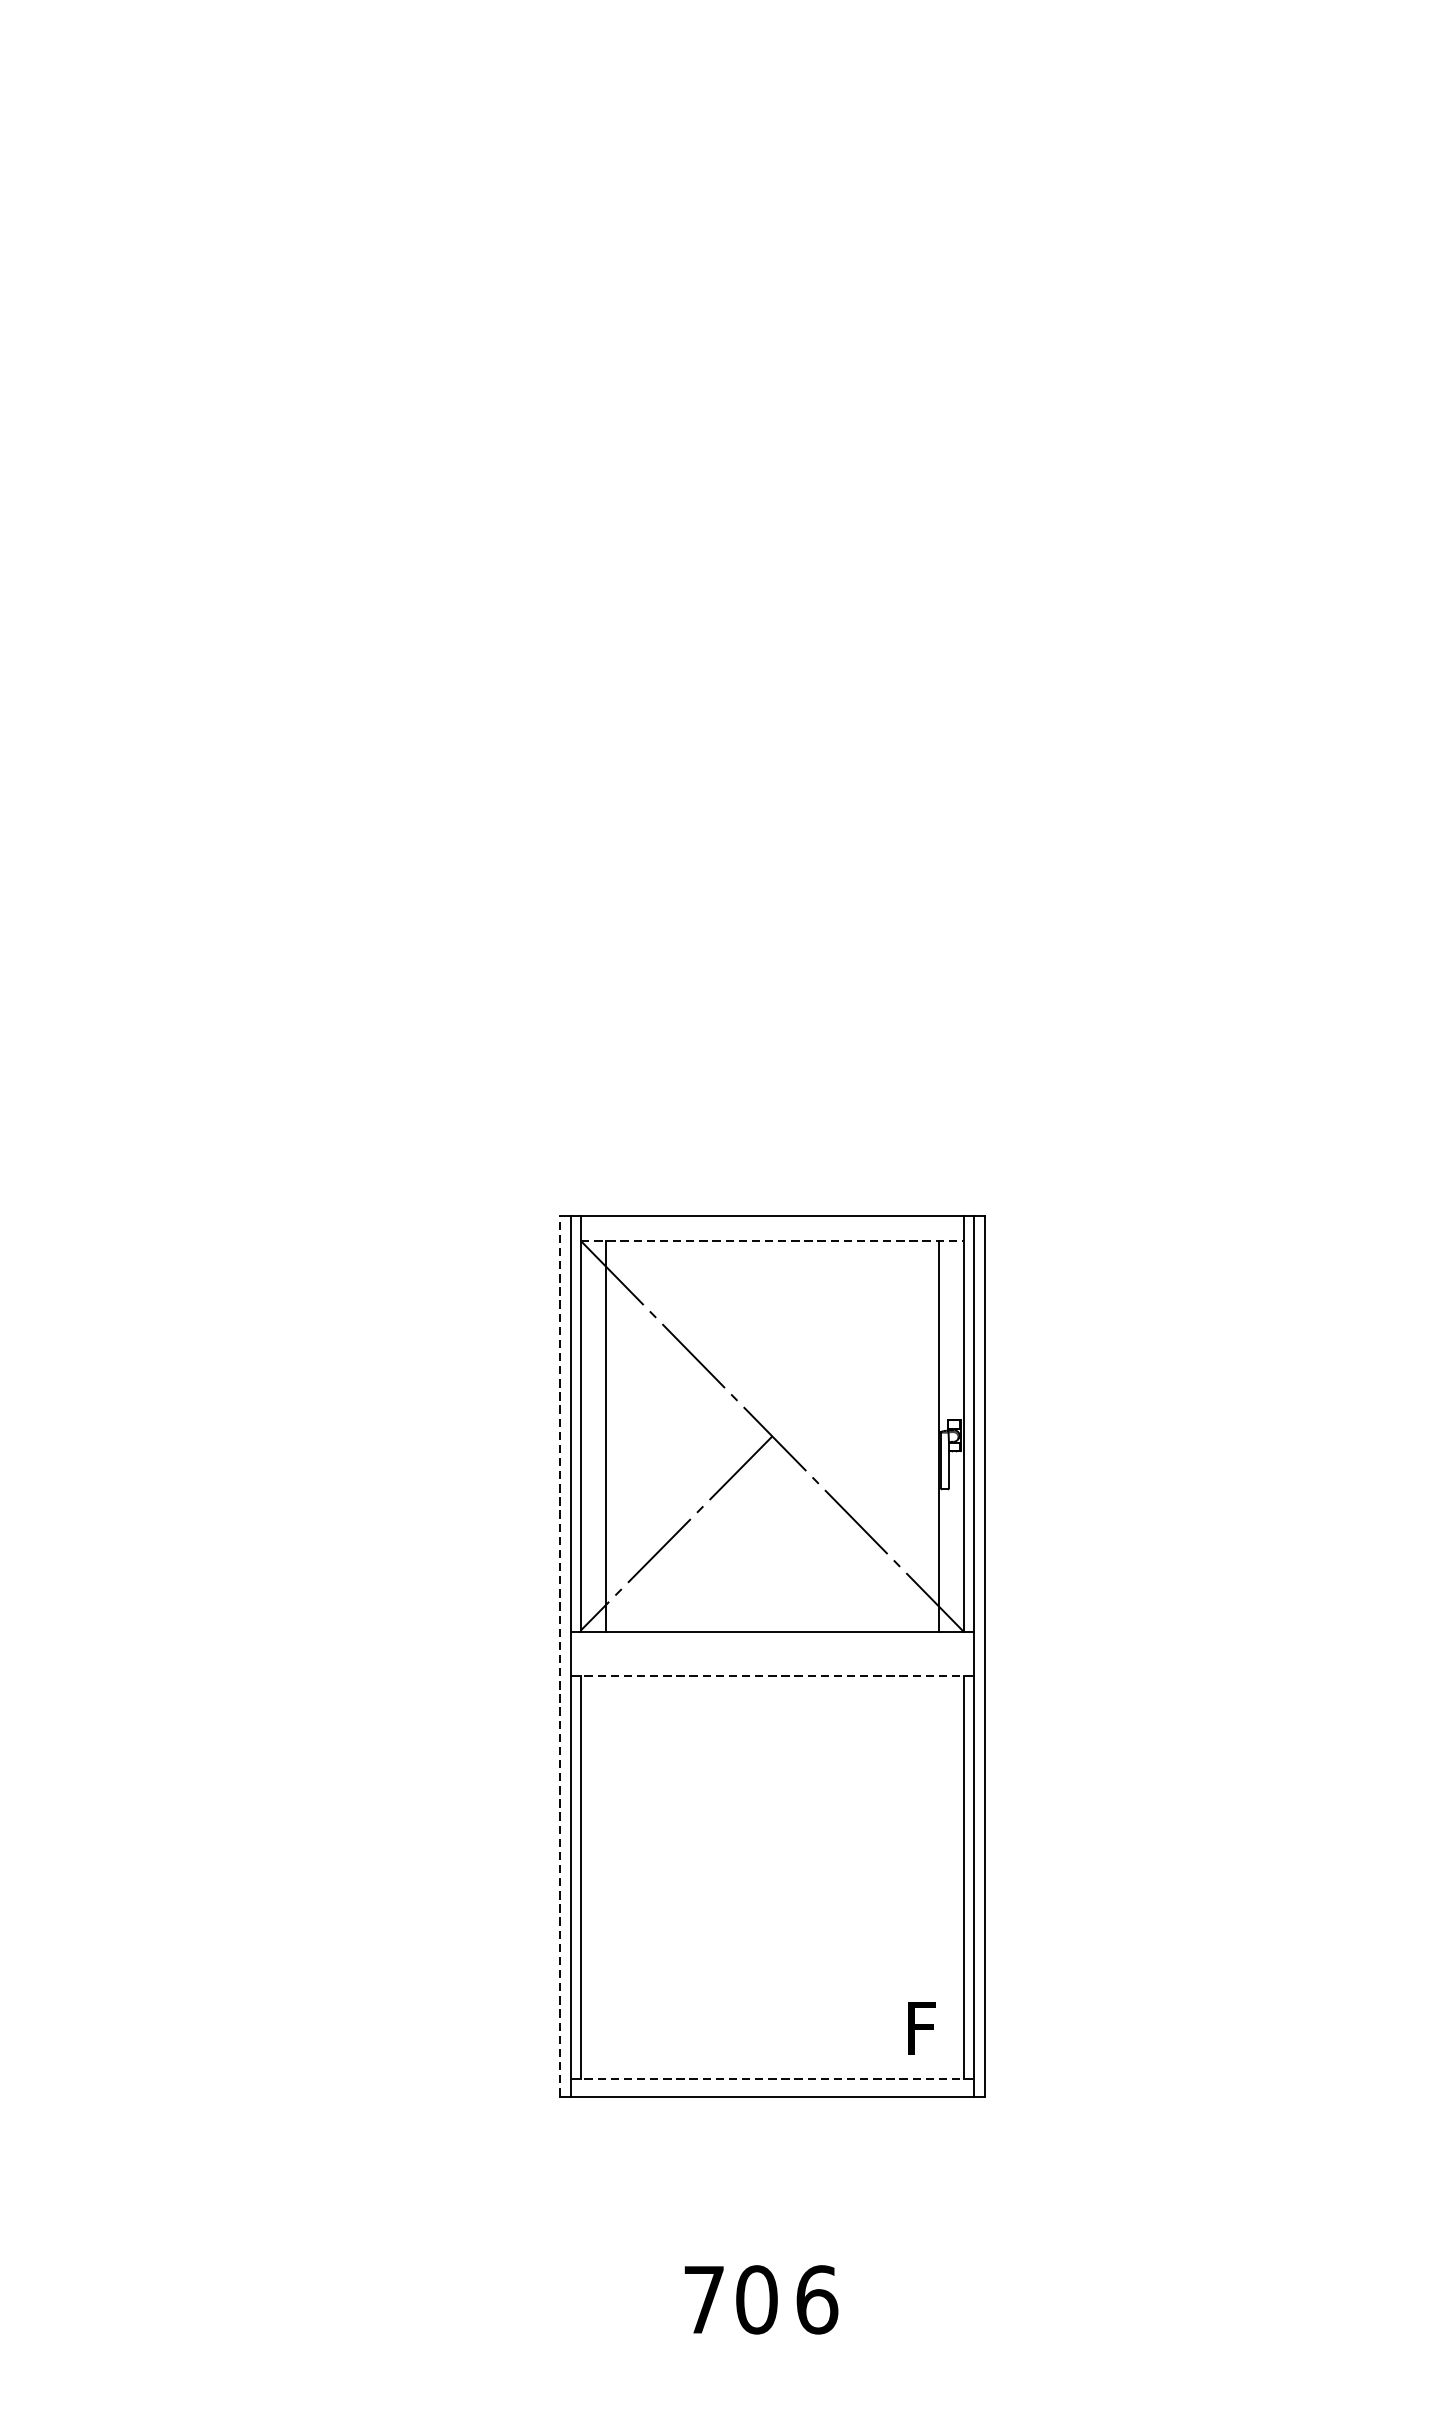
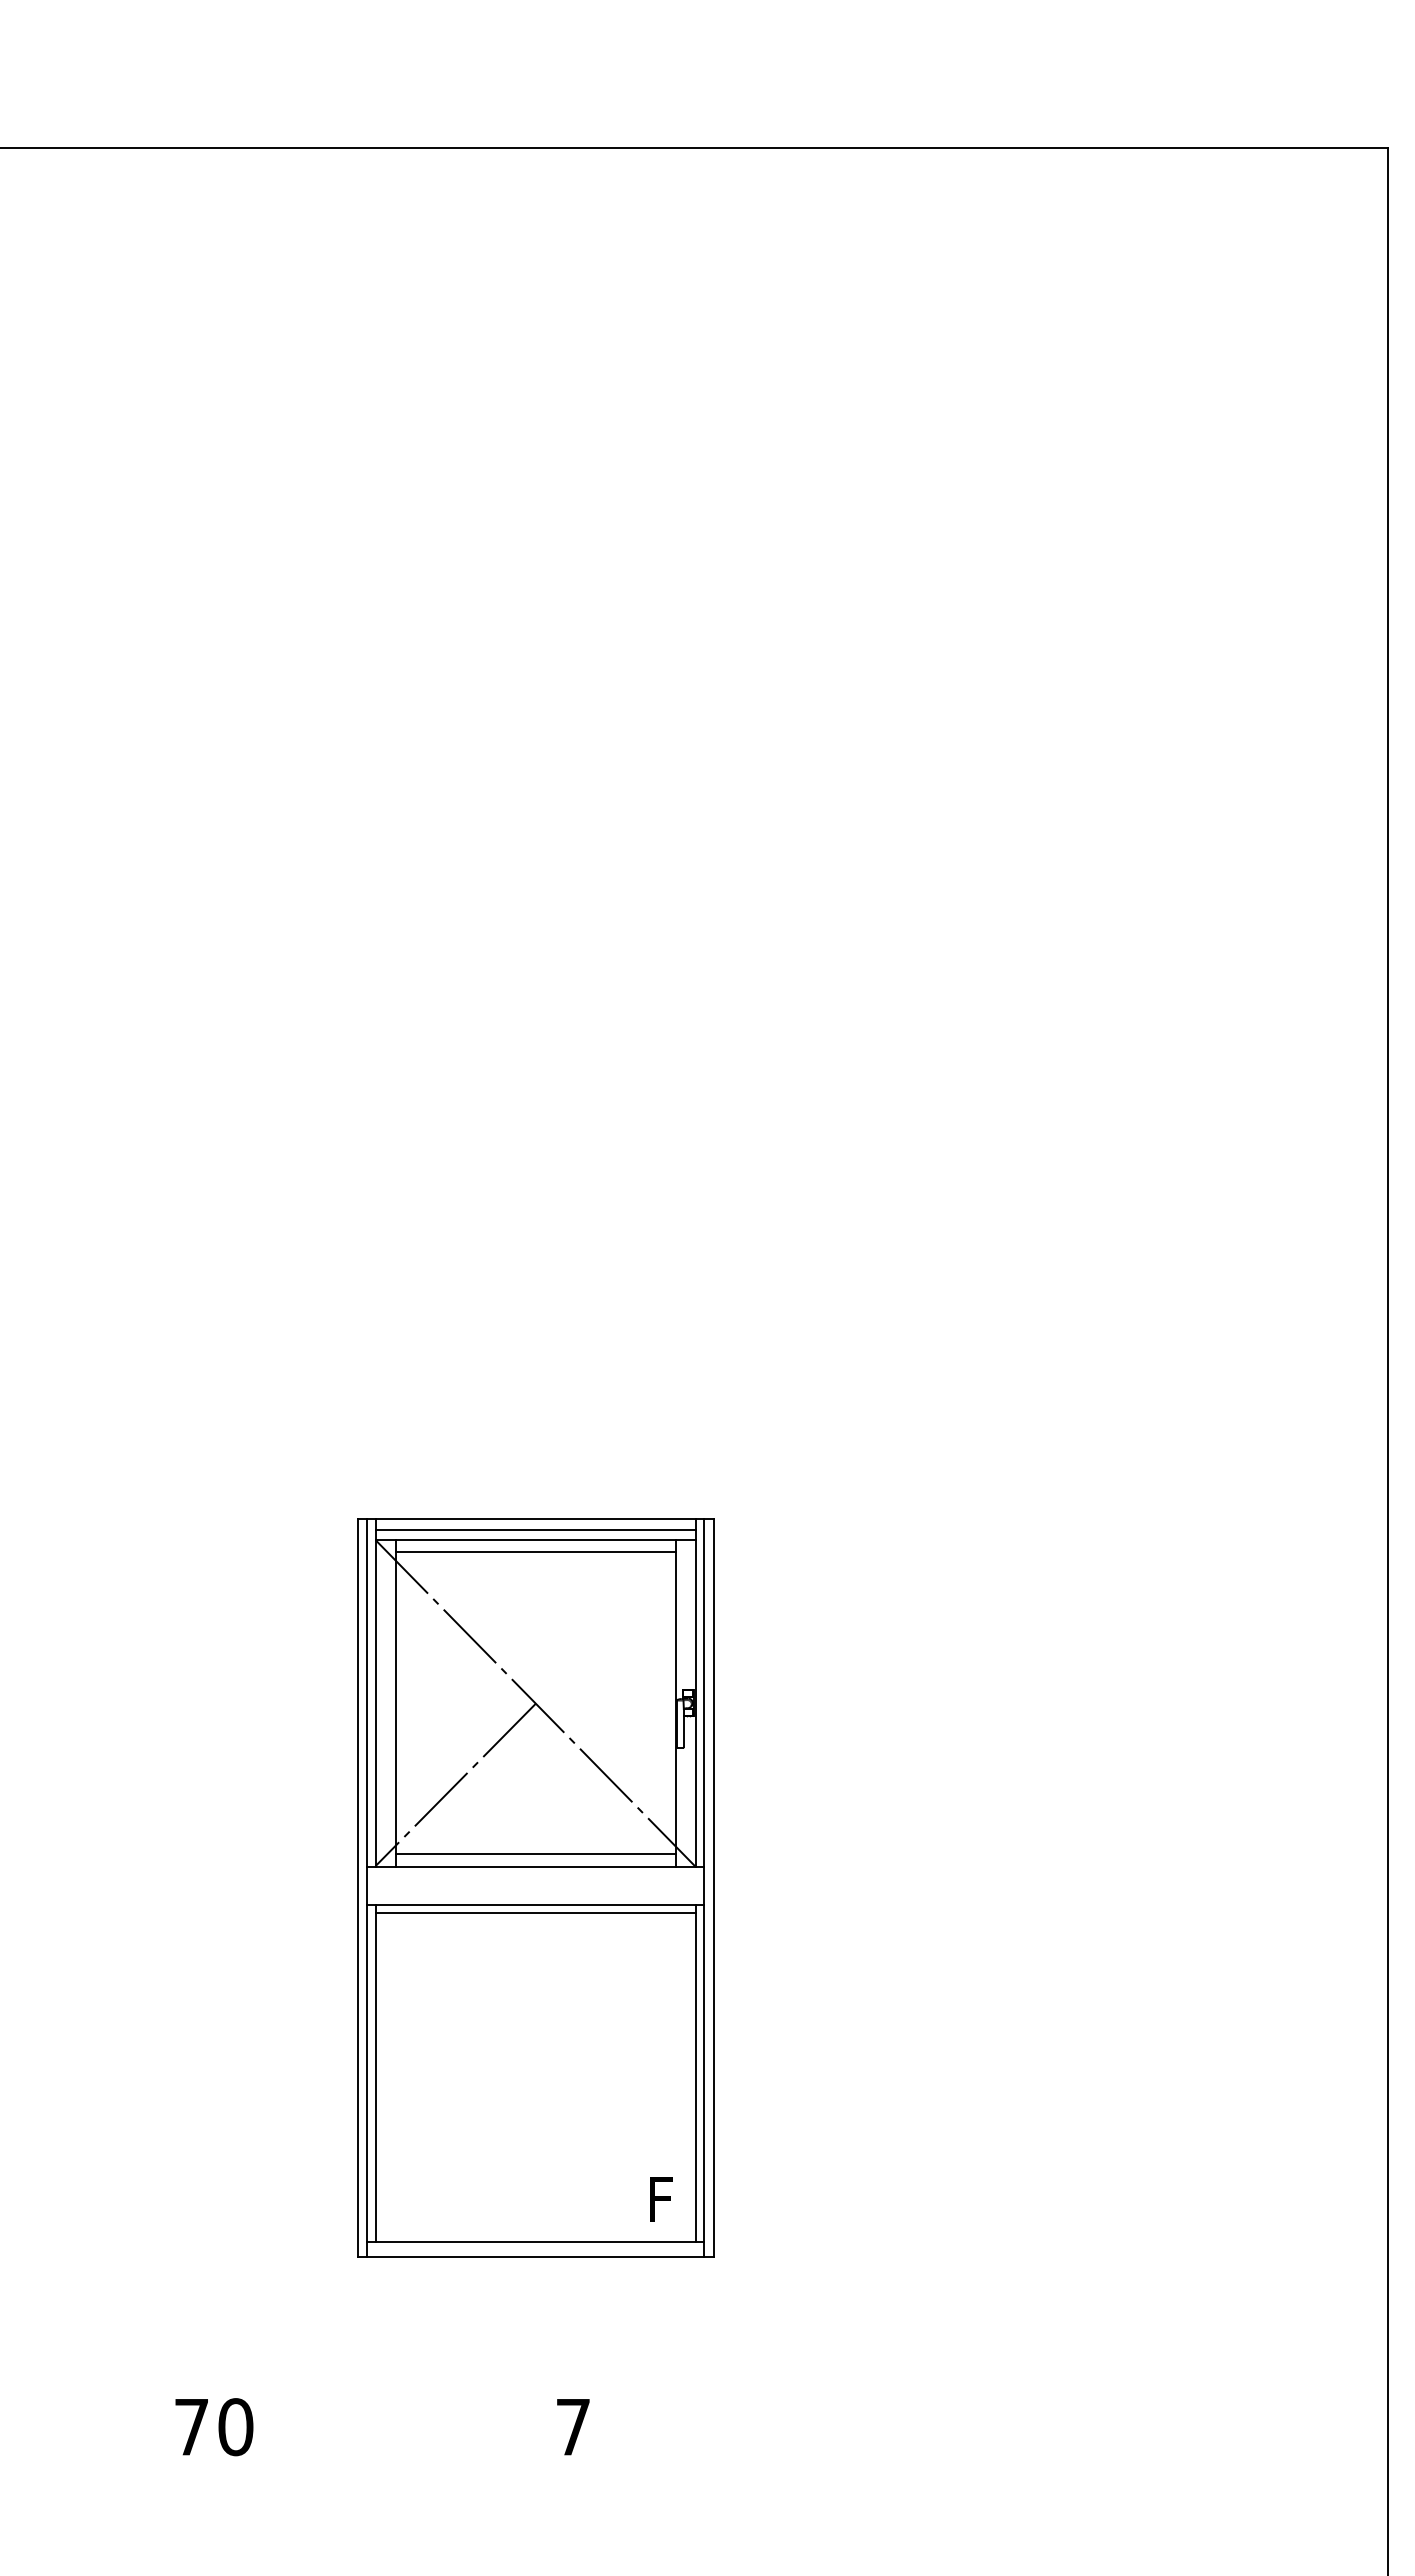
line: (771, 1229) -> (535, 1530), added
line: (773, 1241) -> (536, 1540), dashed -> solid
line: (771, 1255) -> (535, 1552), added
line: (771, 1616) -> (535, 1854), added
line: (560, 1655) -> (358, 1887), dashed -> solid
line: (771, 1676) -> (535, 1904), dashed -> solid
line: (771, 1686) -> (535, 1913), added
line: (771, 2078) -> (535, 2241), dashed -> solid
text: (731, 2300) -> (214, 2427), moved
text: (817, 2300) -> (573, 2427), 6 -> 7

